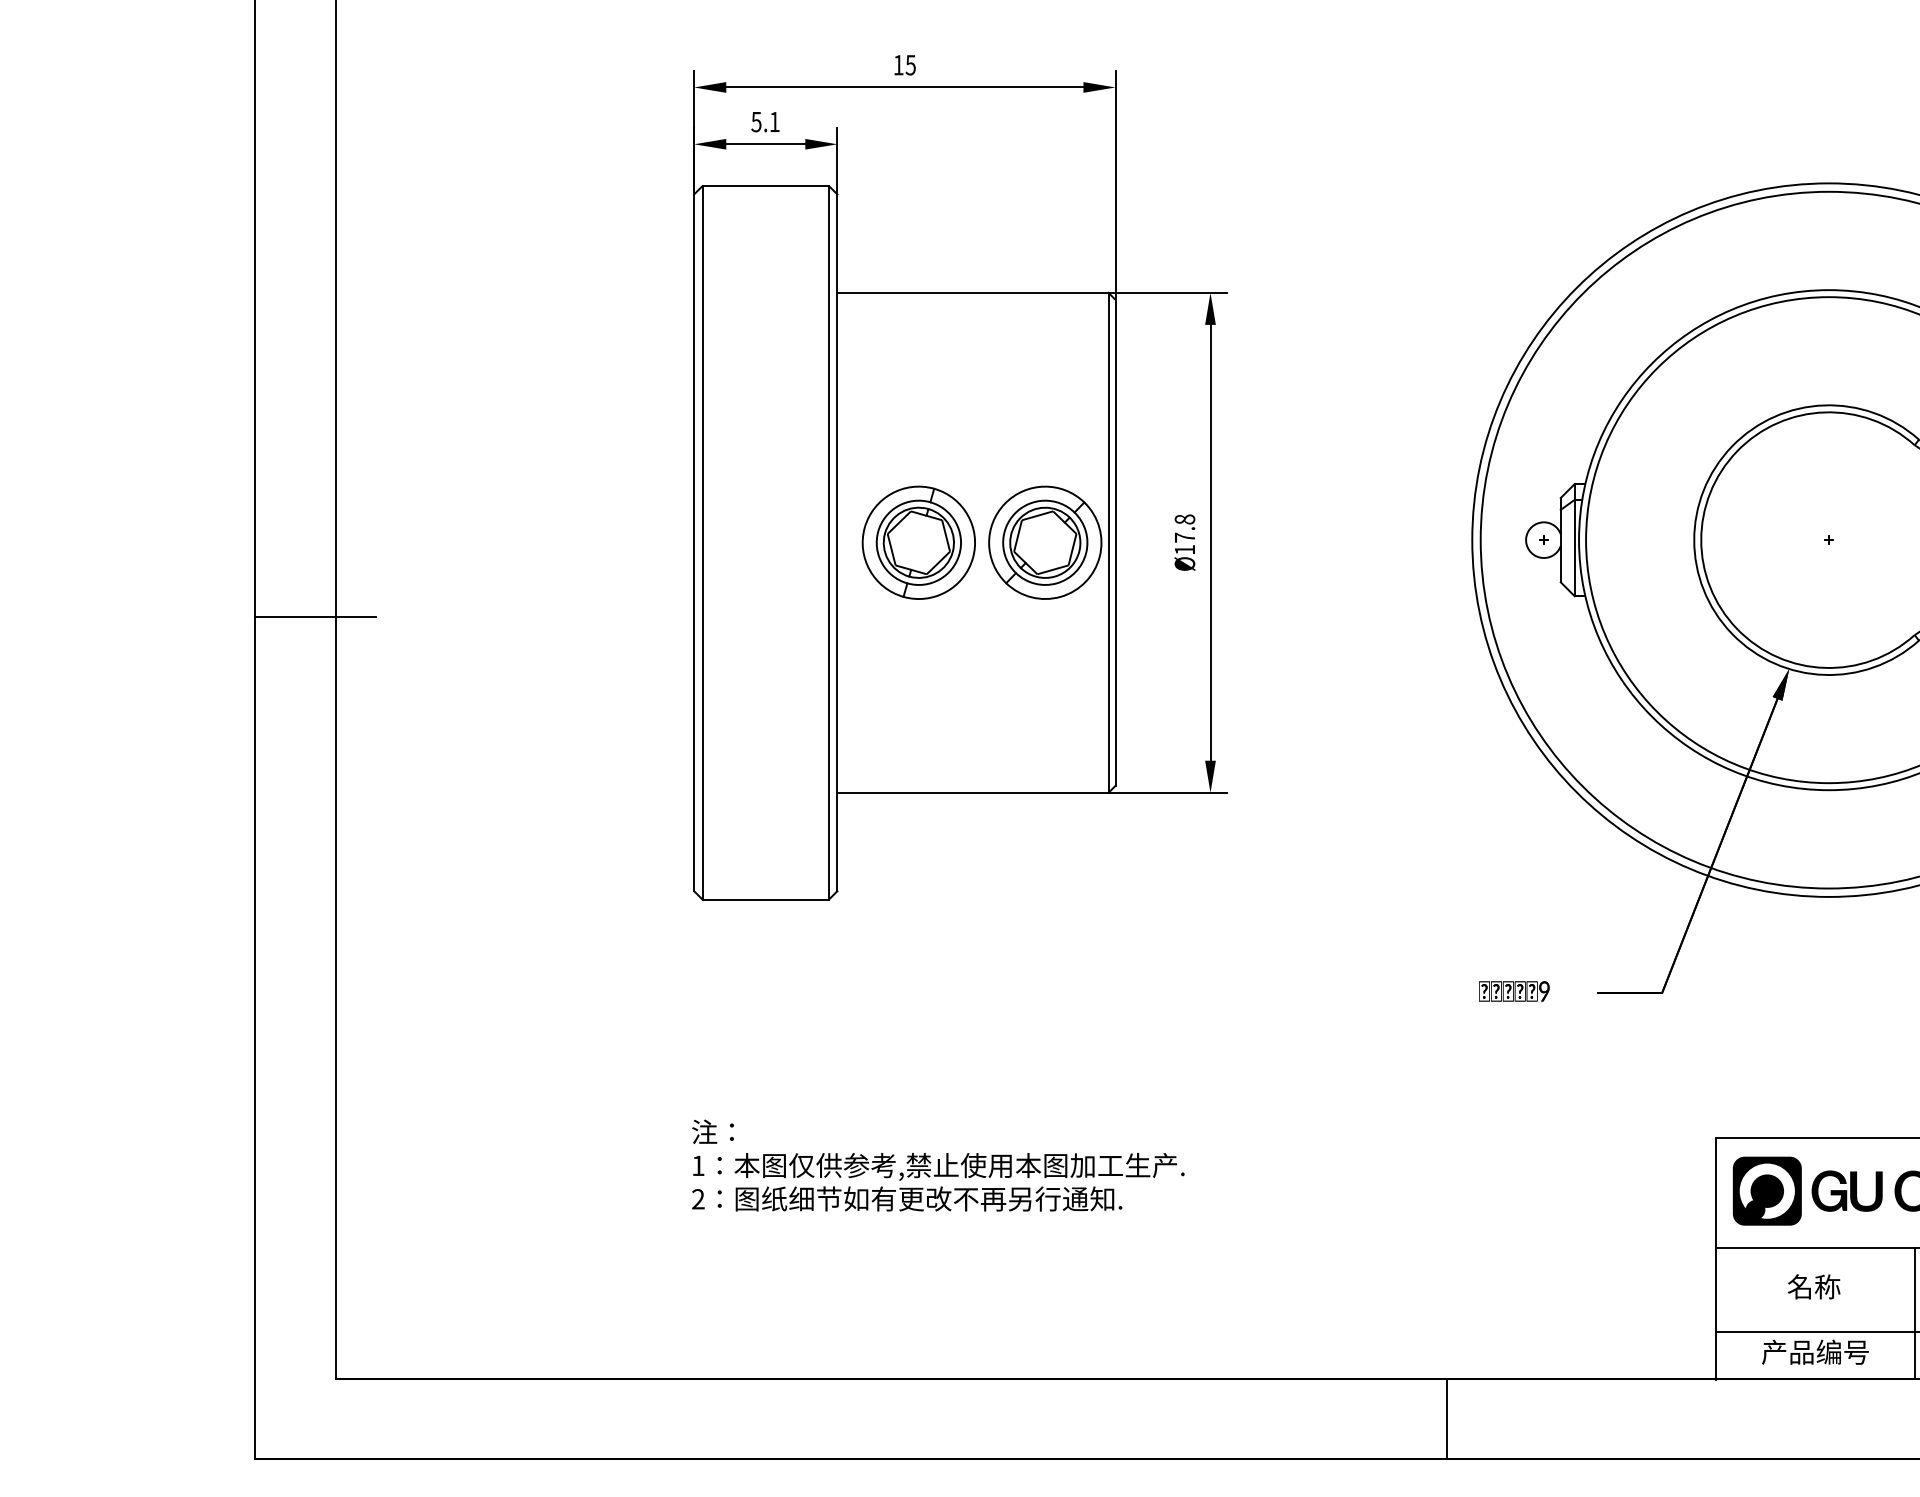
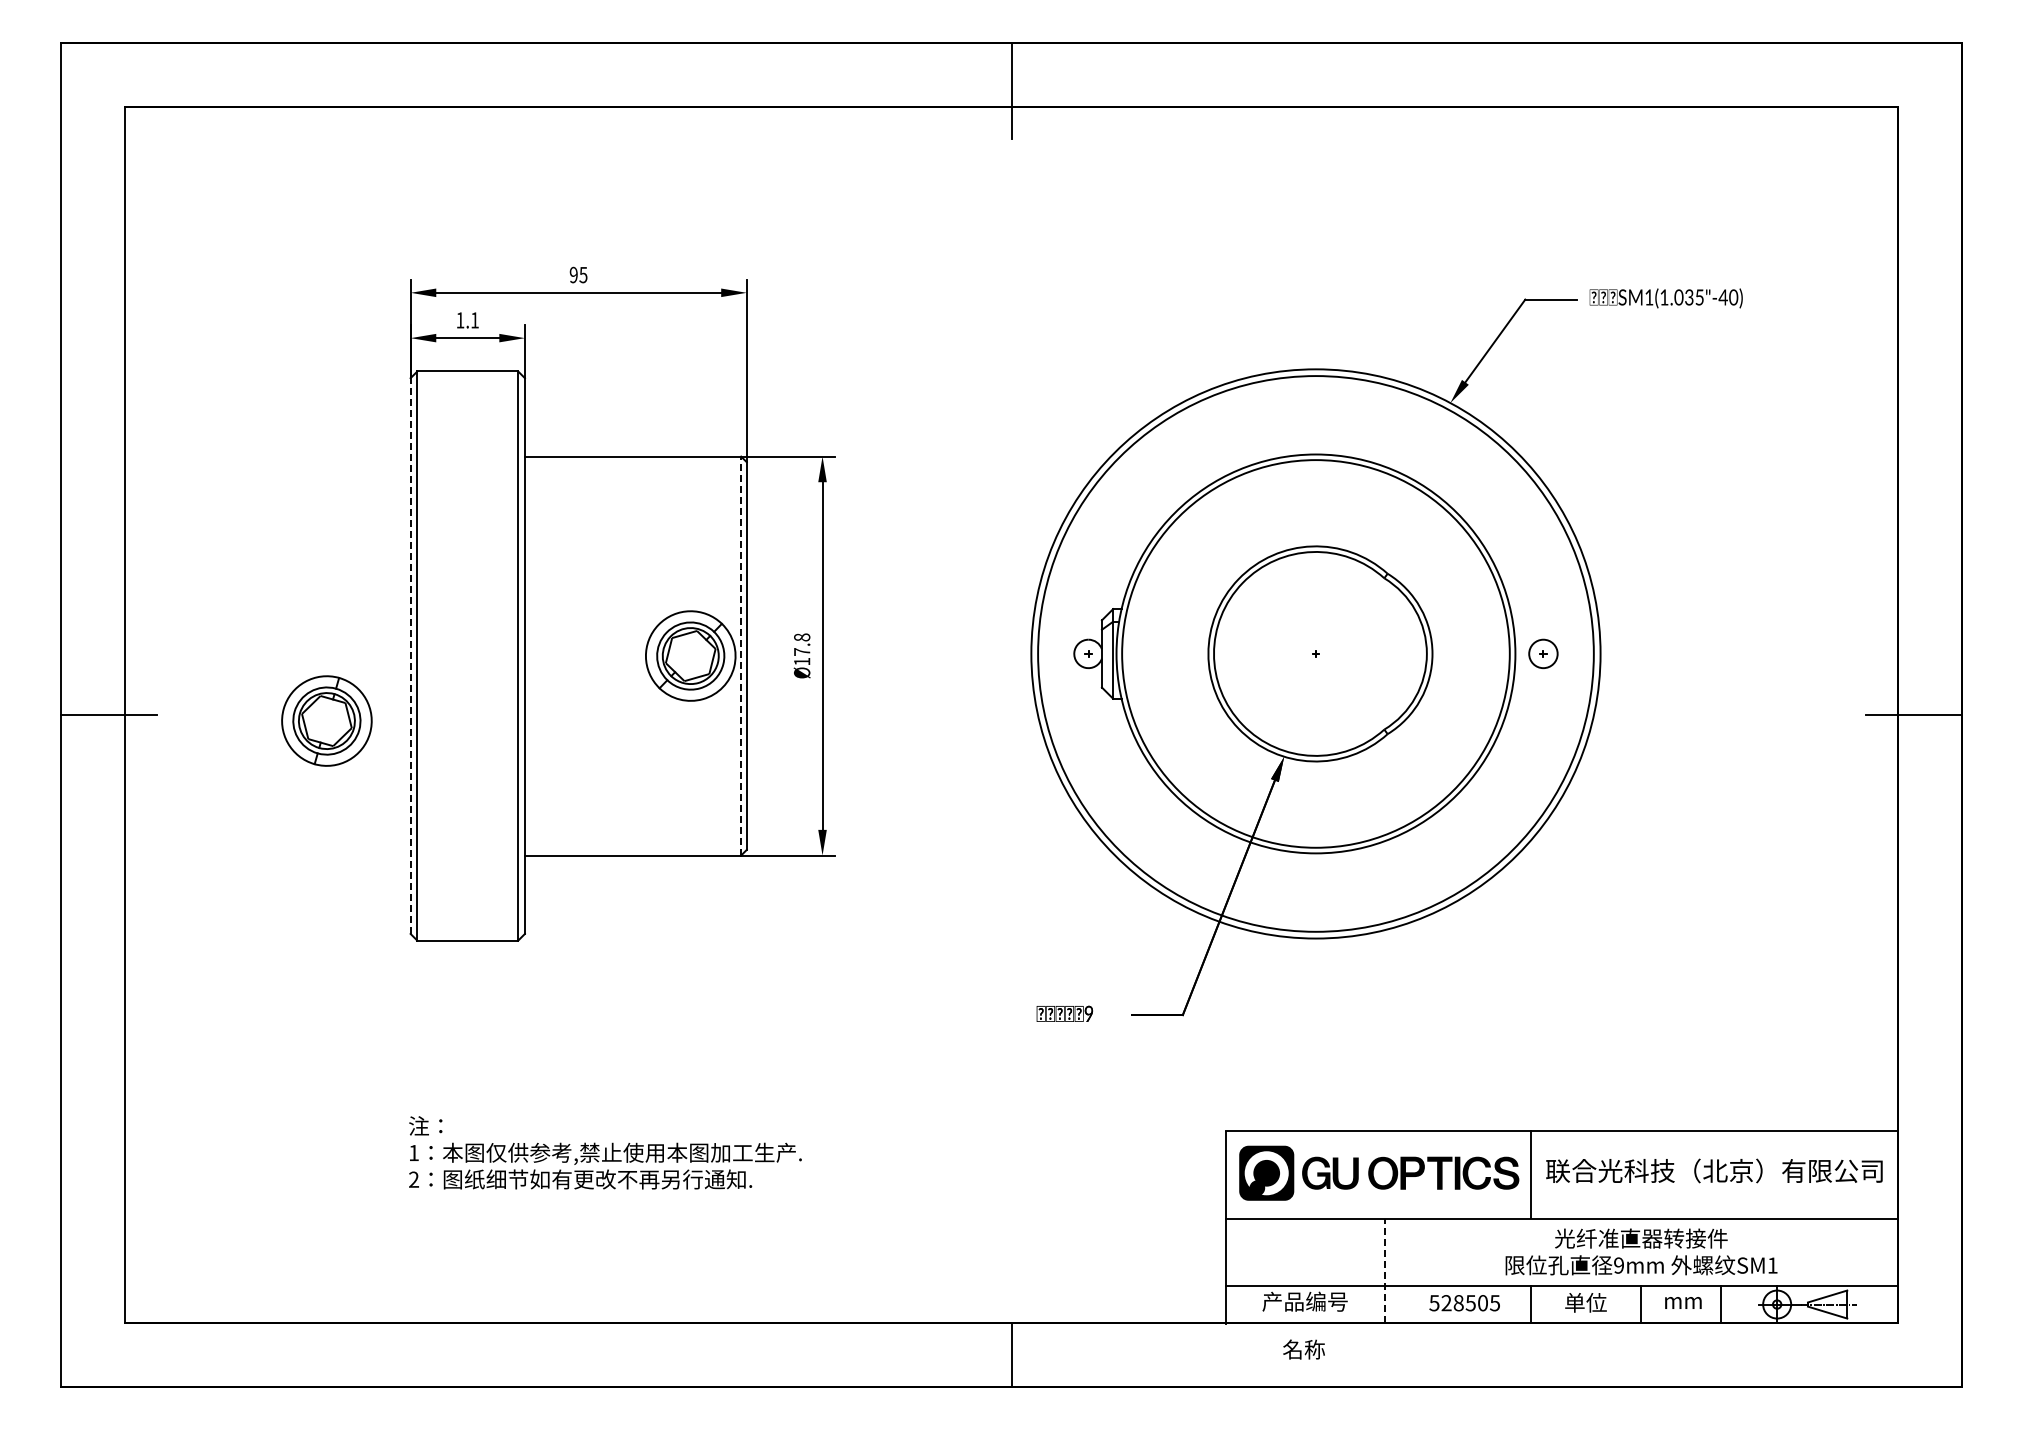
text: (898, 64) -> (573, 274), 15 -> 95
text: (756, 122) -> (460, 320), 5 -> 1
part: (918, 542) -> (326, 720), moved
line: (1108, 542) -> (741, 655), solid -> dashed
line: (693, 543) -> (410, 656), solid -> dashed
text: (1813, 1286) -> (1303, 1349), moved
line: (1914, 1313) -> (1384, 1270), solid -> dashed

